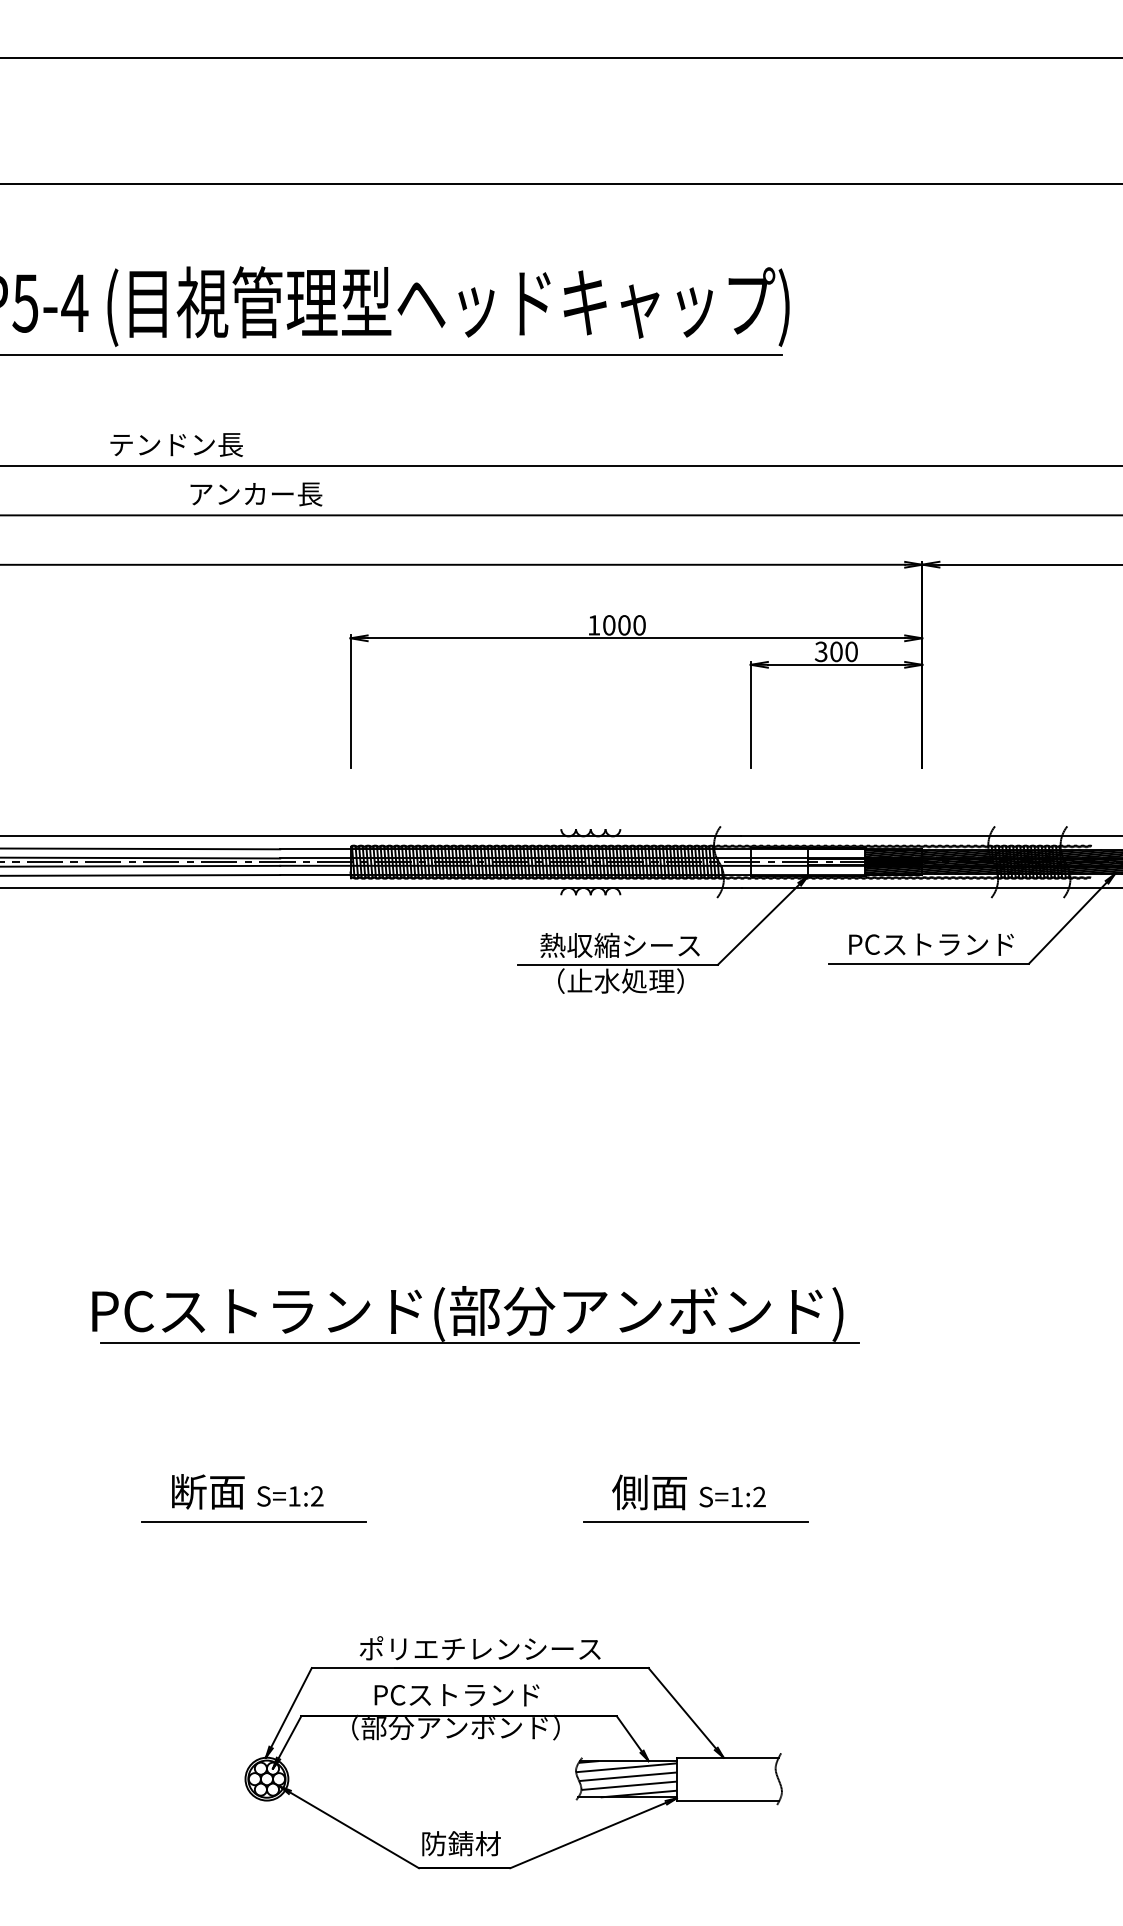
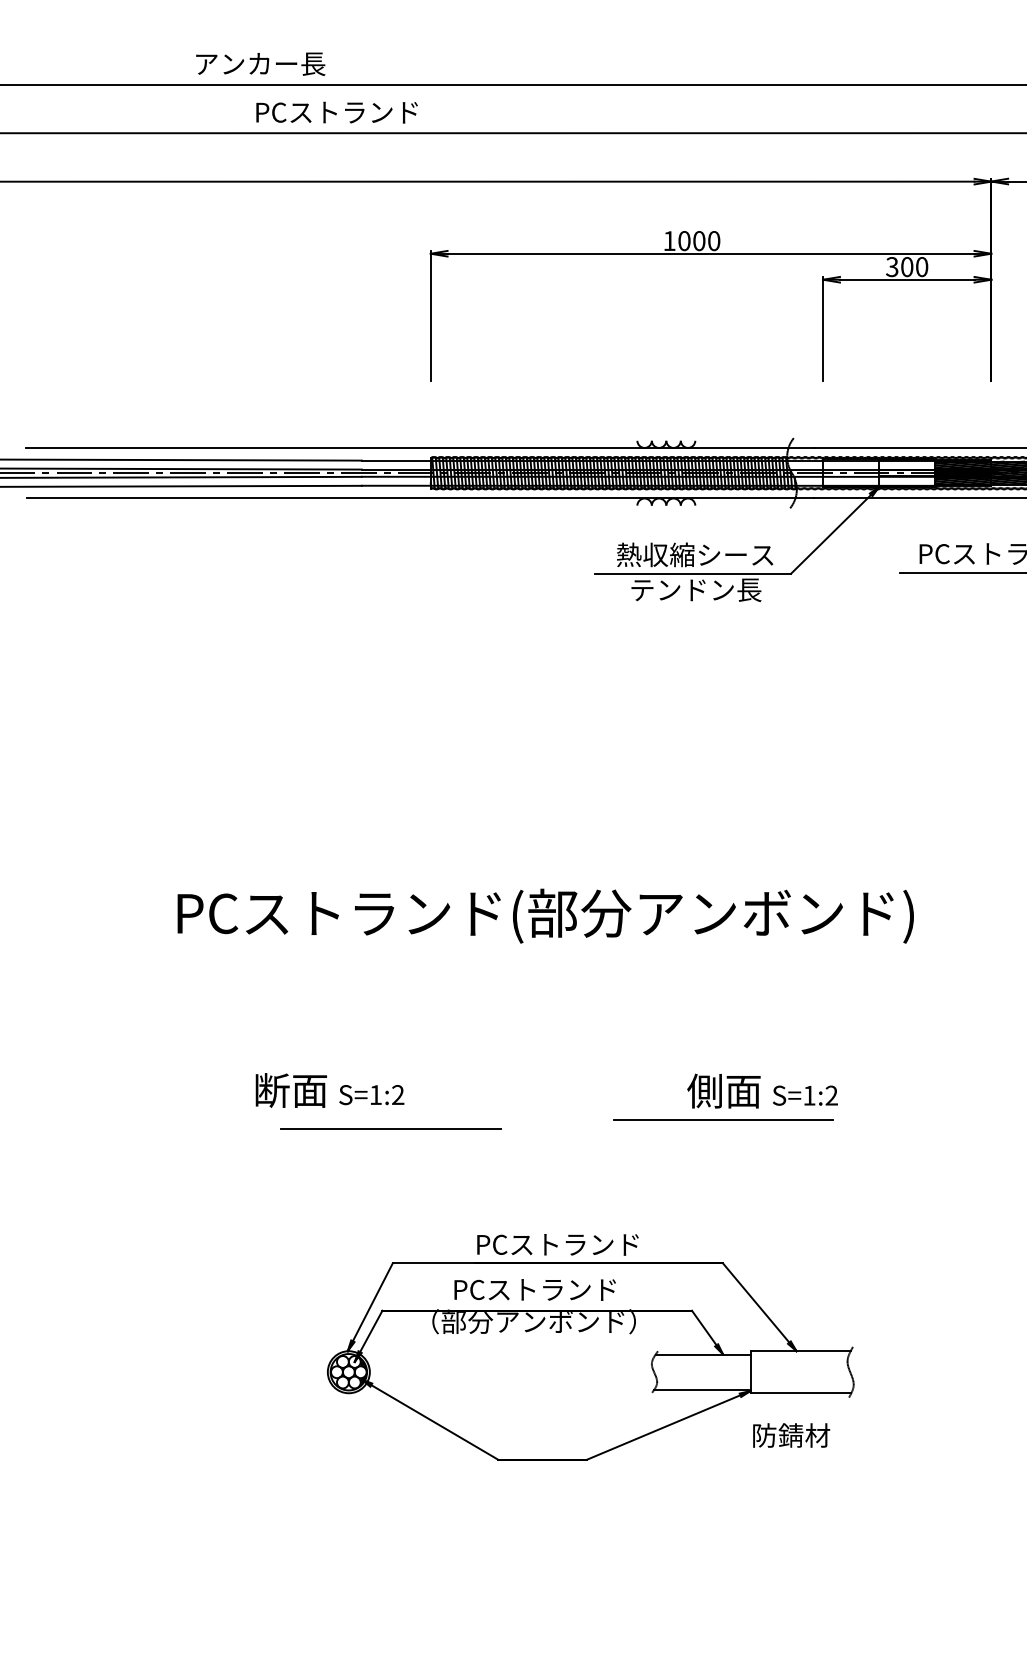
text: (162, 444) -> (246, 63), テンドン長 -> アンカー長
text: (254, 494) -> (336, 112), アンカー長 -> PCストランド
text: (621, 980) -> (696, 589), （止水処理） -> テンドン長
line: (479, 1342) -> (557, 944), removed
line: (253, 1521) -> (390, 1128), moved
line: (695, 1521) -> (722, 1119), moved
text: (479, 1648) -> (557, 1244), ポリエチレンシース -> PCストランド
hatch: (626, 1779) -> (701, 1372), removed
text: (461, 1843) -> (791, 1435), moved

